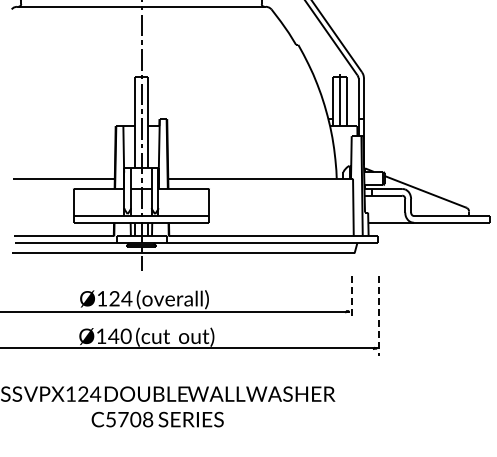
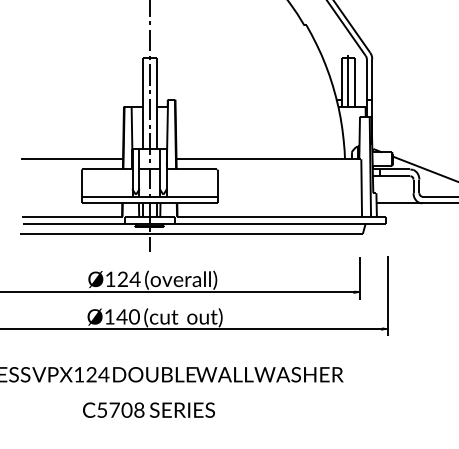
line: (351, 297) -> (359, 278), dashed -> solid
line: (379, 316) -> (387, 297), dashed -> solid
text: (157, 419) -> (148, 410), moved

